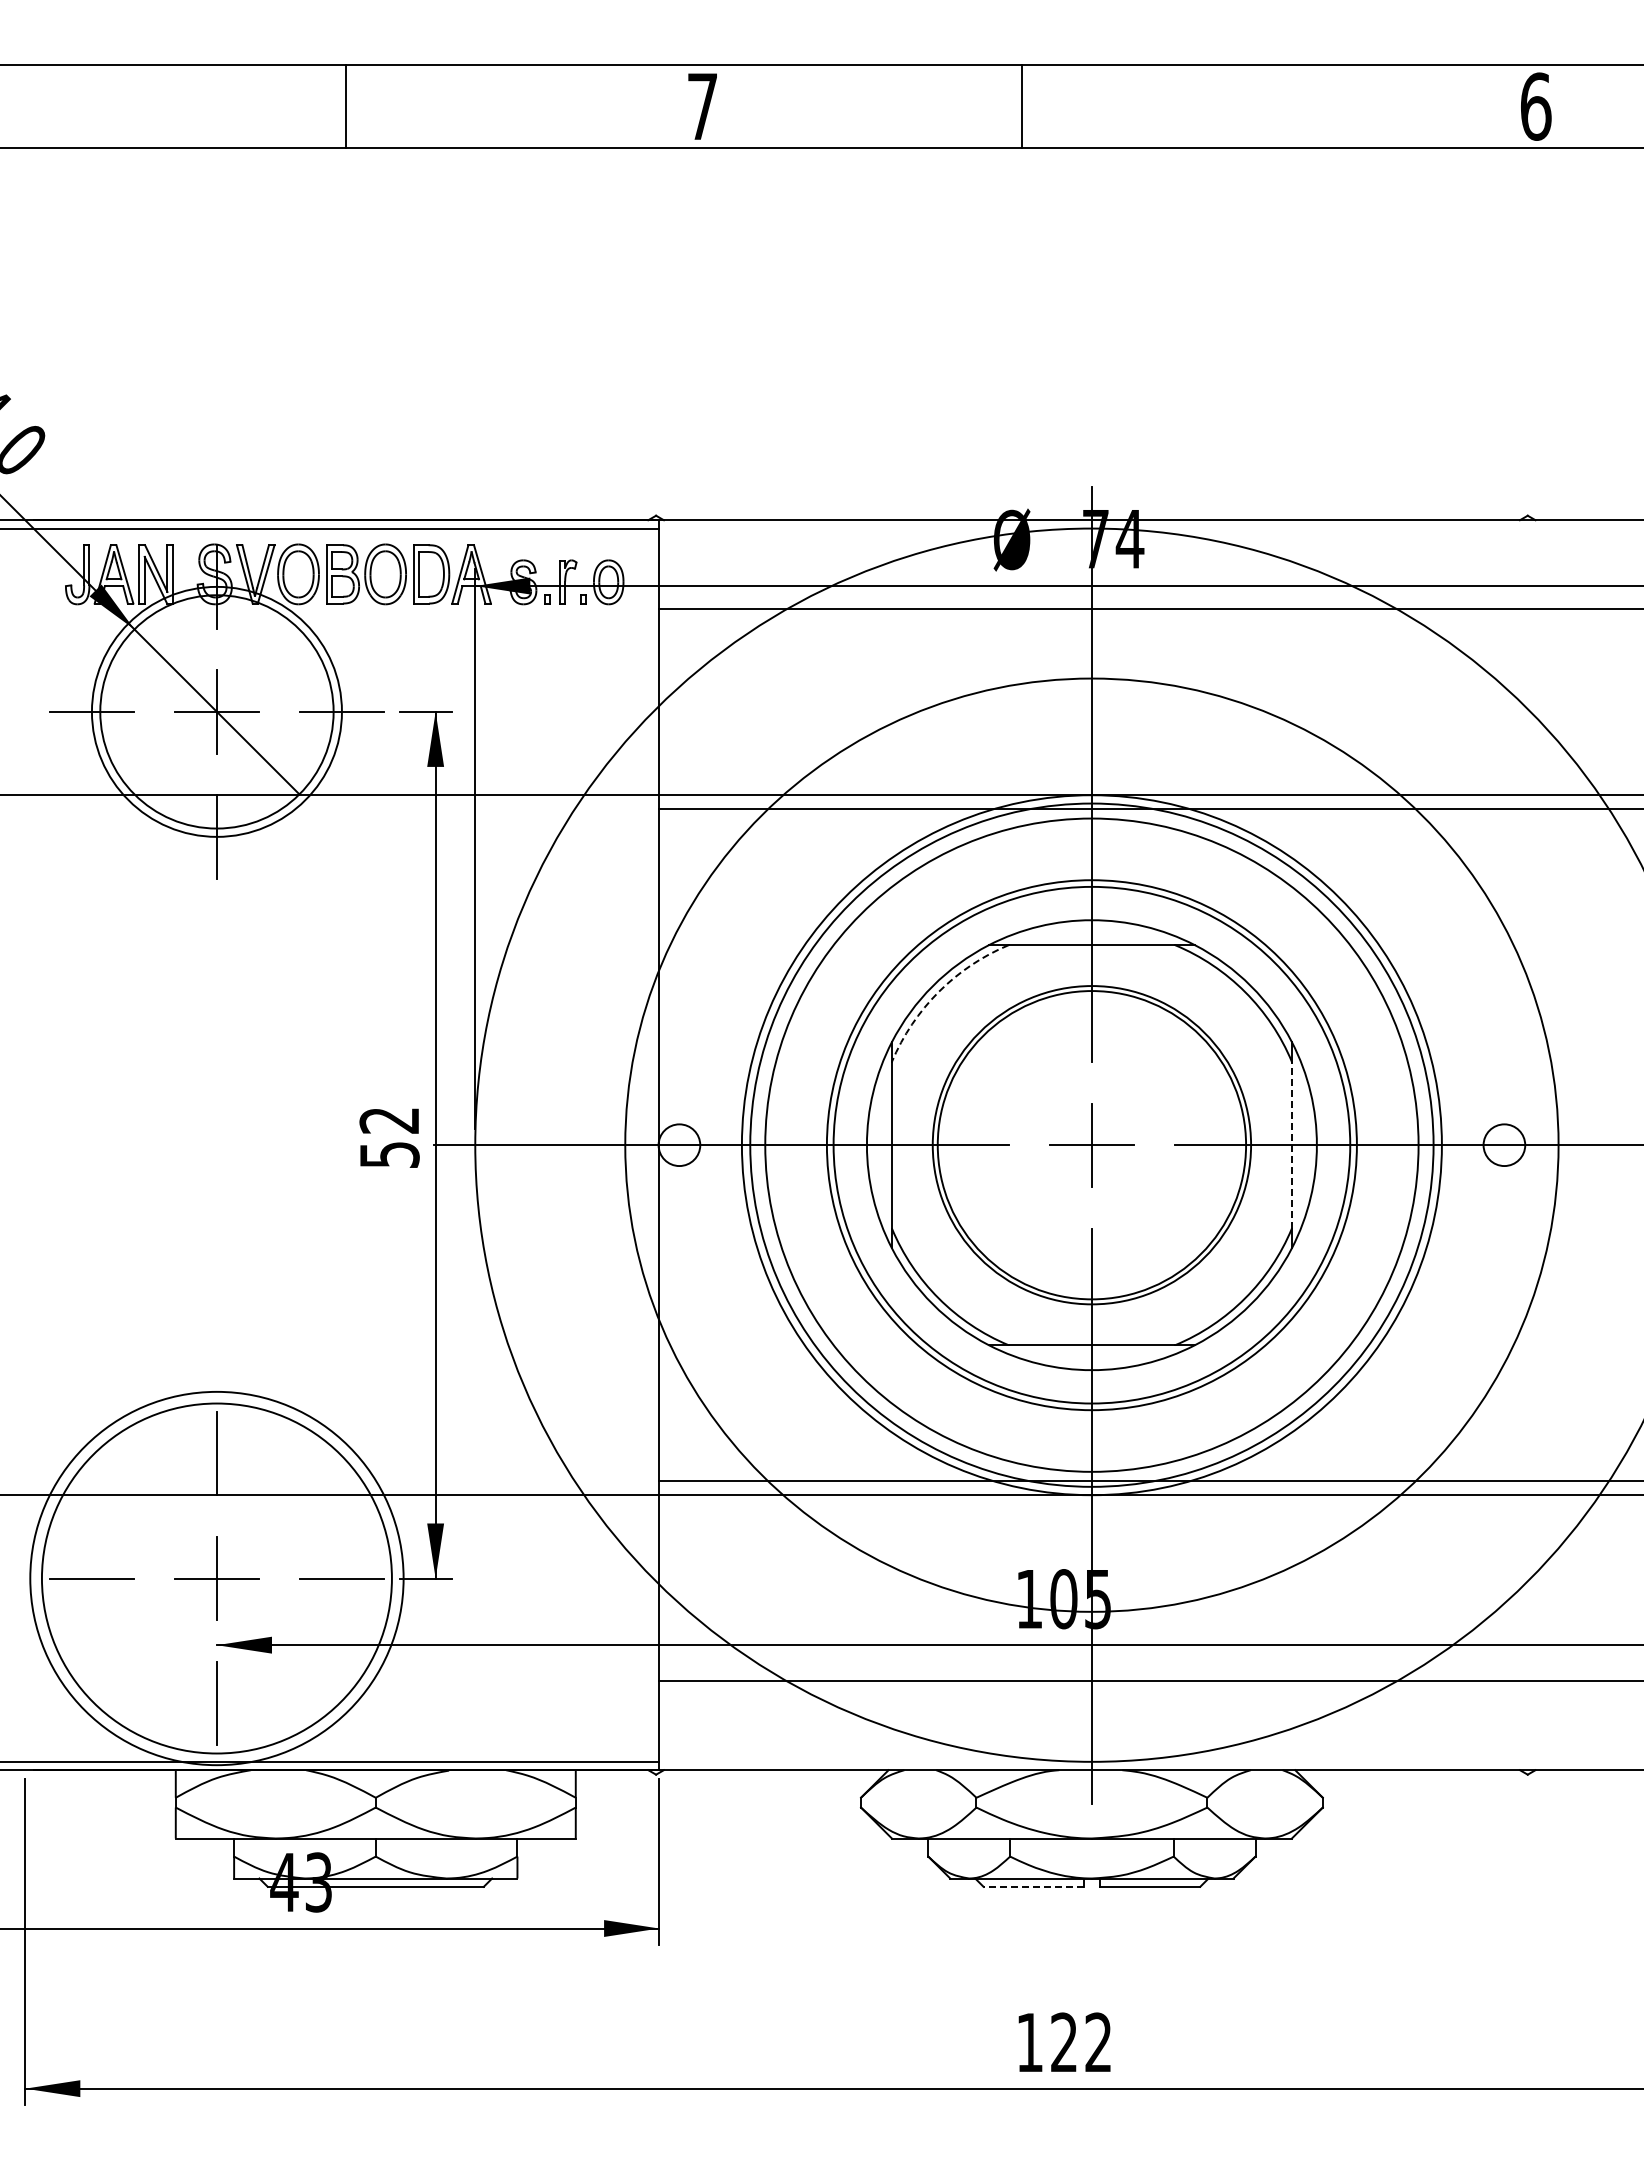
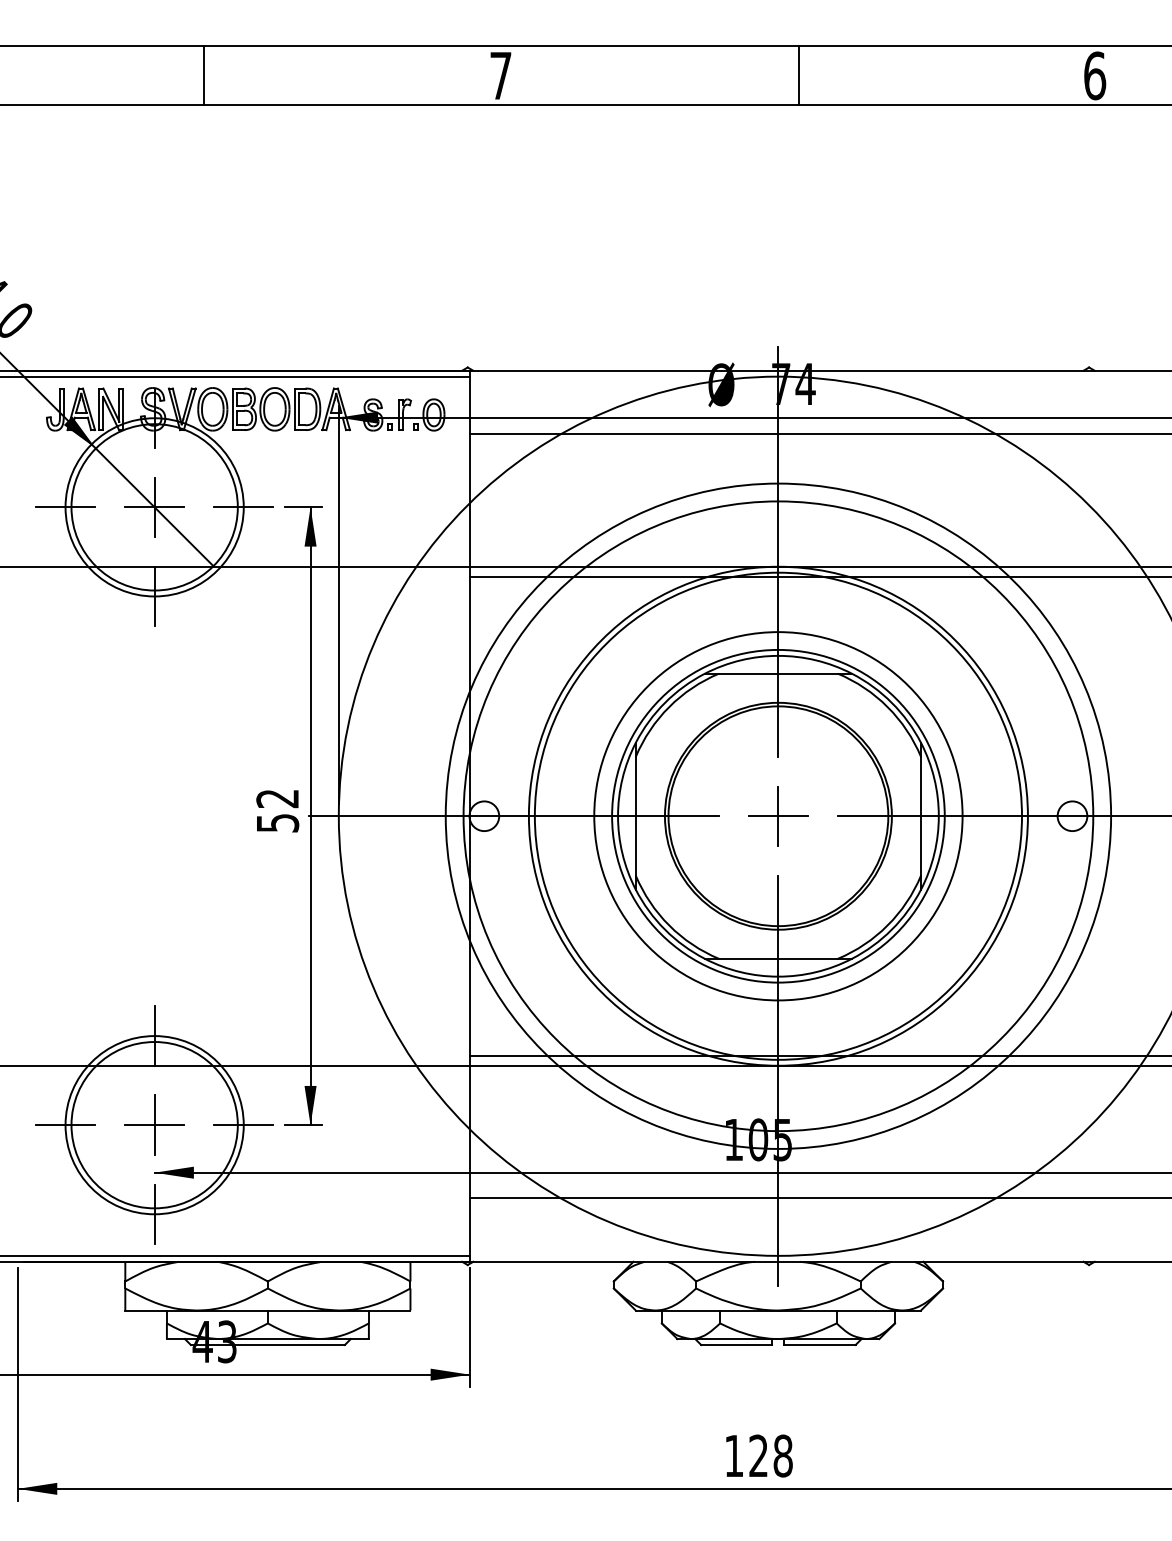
line: (345, 106) -> (204, 75), moved
line: (1022, 106) -> (798, 75), moved
arc: (938, 992) -> (669, 707), dashed -> solid
circle: (1091, 1144) -> (778, 815), size x0.71
circle: (1091, 1144) -> (778, 815), size x1.67
line: (1291, 1144) -> (920, 815), dashed -> solid
circle: (216, 1578) -> (154, 1125), size x0.62
circle: (216, 1578) -> (154, 1125), size x0.71
line: (1033, 1886) -> (736, 1344), dashed -> solid
text: (1098, 2042) -> (783, 1455), 122 -> 128

